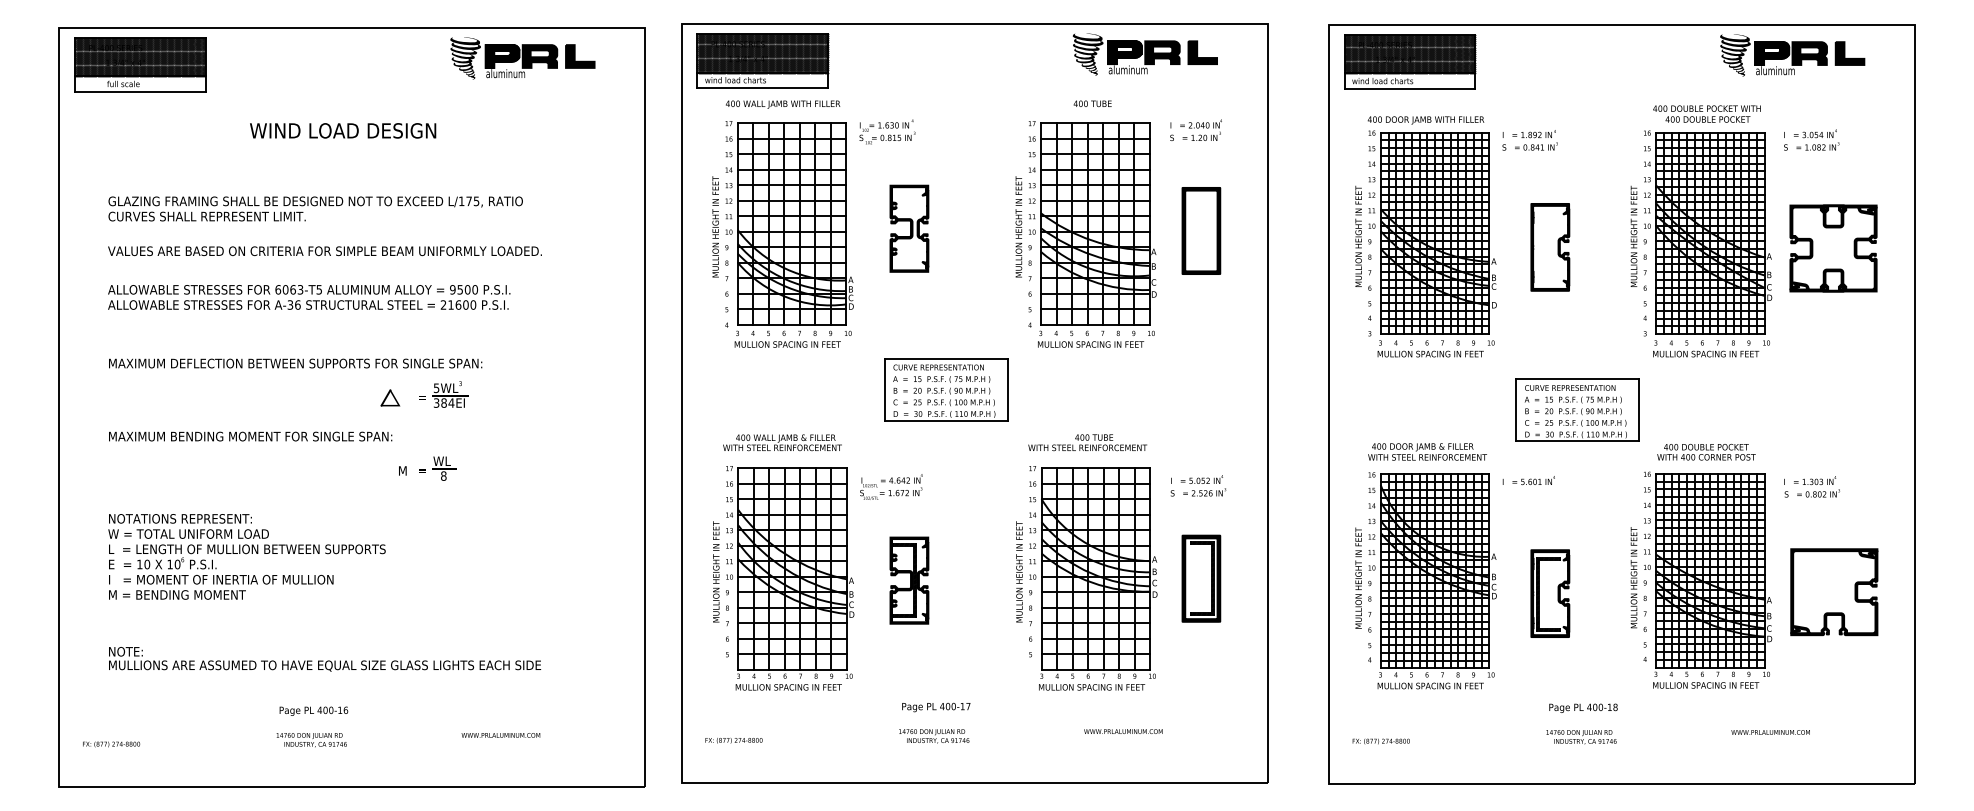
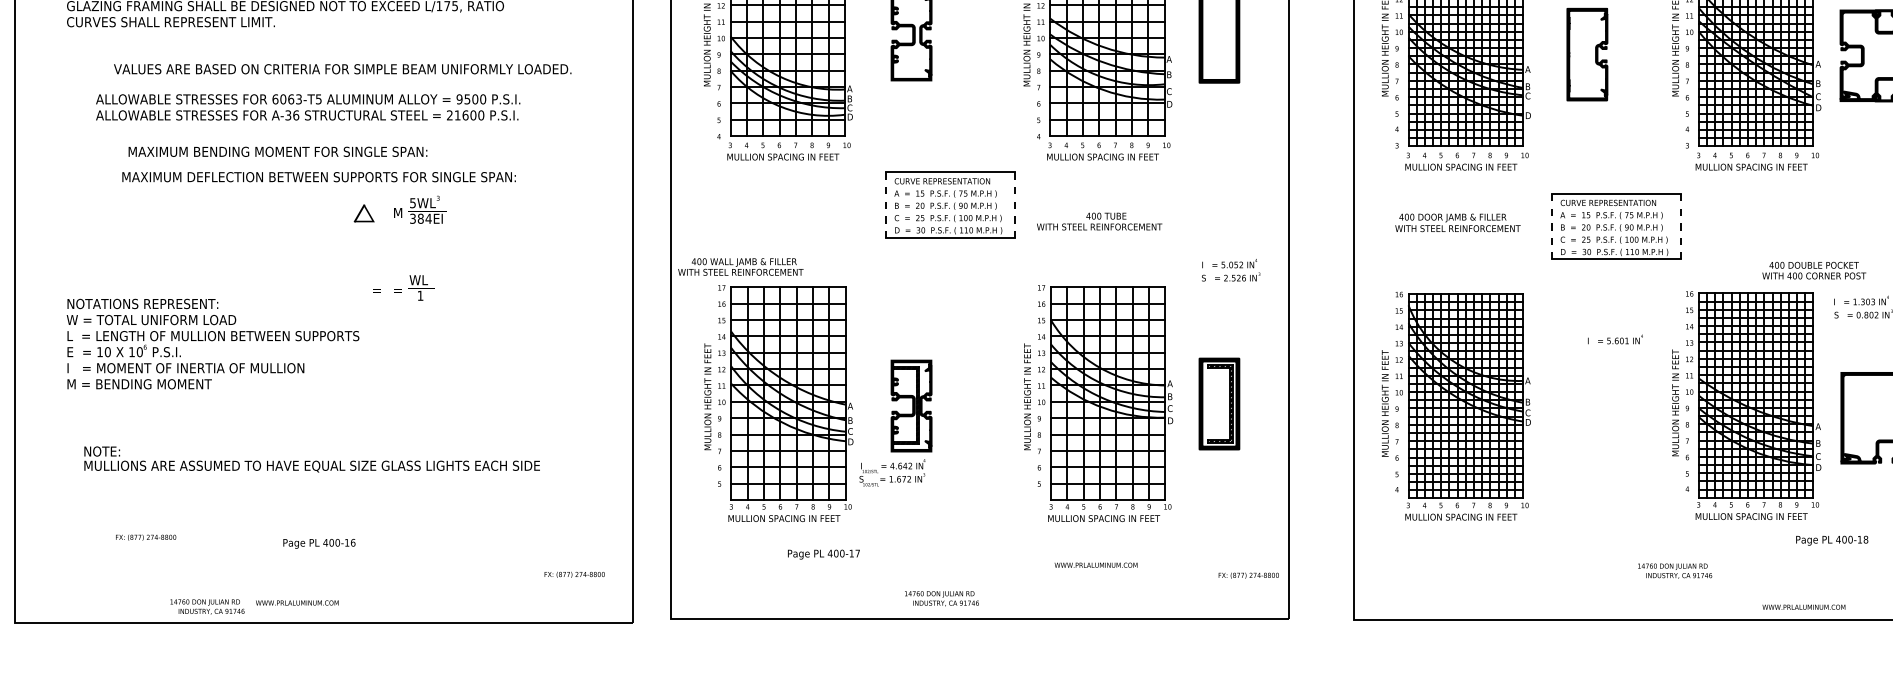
text: (324, 251) -> (342, 69), moved
text: (309, 297) -> (308, 107), moved
text: (295, 363) -> (318, 177), moved
line: (884, 390) -> (885, 205), solid -> dashed
line: (1007, 390) -> (1014, 205), solid -> dashed
text: (422, 397) -> (398, 212), = -> M
line: (1516, 410) -> (1551, 226), solid -> dashed
line: (1639, 410) -> (1681, 226), solid -> dashed
text: (250, 436) -> (277, 151), moved
text: (782, 442) -> (740, 266), moved
text: (1087, 442) -> (1099, 221), moved
text: (1427, 451) -> (1457, 222), moved
text: (1706, 452) -> (1814, 270), moved
text: (402, 470) -> (376, 289), M -> =
text: (443, 475) -> (420, 295), 8 -> 1
text: (1528, 480) -> (1614, 339), moved
text: (1198, 485) -> (1231, 269), moved
text: (891, 486) -> (892, 472), moved
text: (246, 556) -> (212, 343), moved
part: (1550, 593) -> (1587, 419), removed
text: (325, 659) -> (312, 459), moved
text: (936, 707) -> (824, 554), moved
text: (1583, 707) -> (1832, 539), moved
text: (313, 710) -> (318, 542), moved
text: (1123, 731) -> (1096, 565), moved
text: (1770, 732) -> (1803, 607), moved
text: (500, 735) -> (296, 603), moved
text: (934, 736) -> (942, 598), moved
text: (1581, 737) -> (1675, 571), moved
text: (311, 740) -> (207, 607), moved
text: (733, 740) -> (574, 574), moved
text: (1380, 741) -> (1248, 575), moved
text: (111, 744) -> (146, 537), moved

